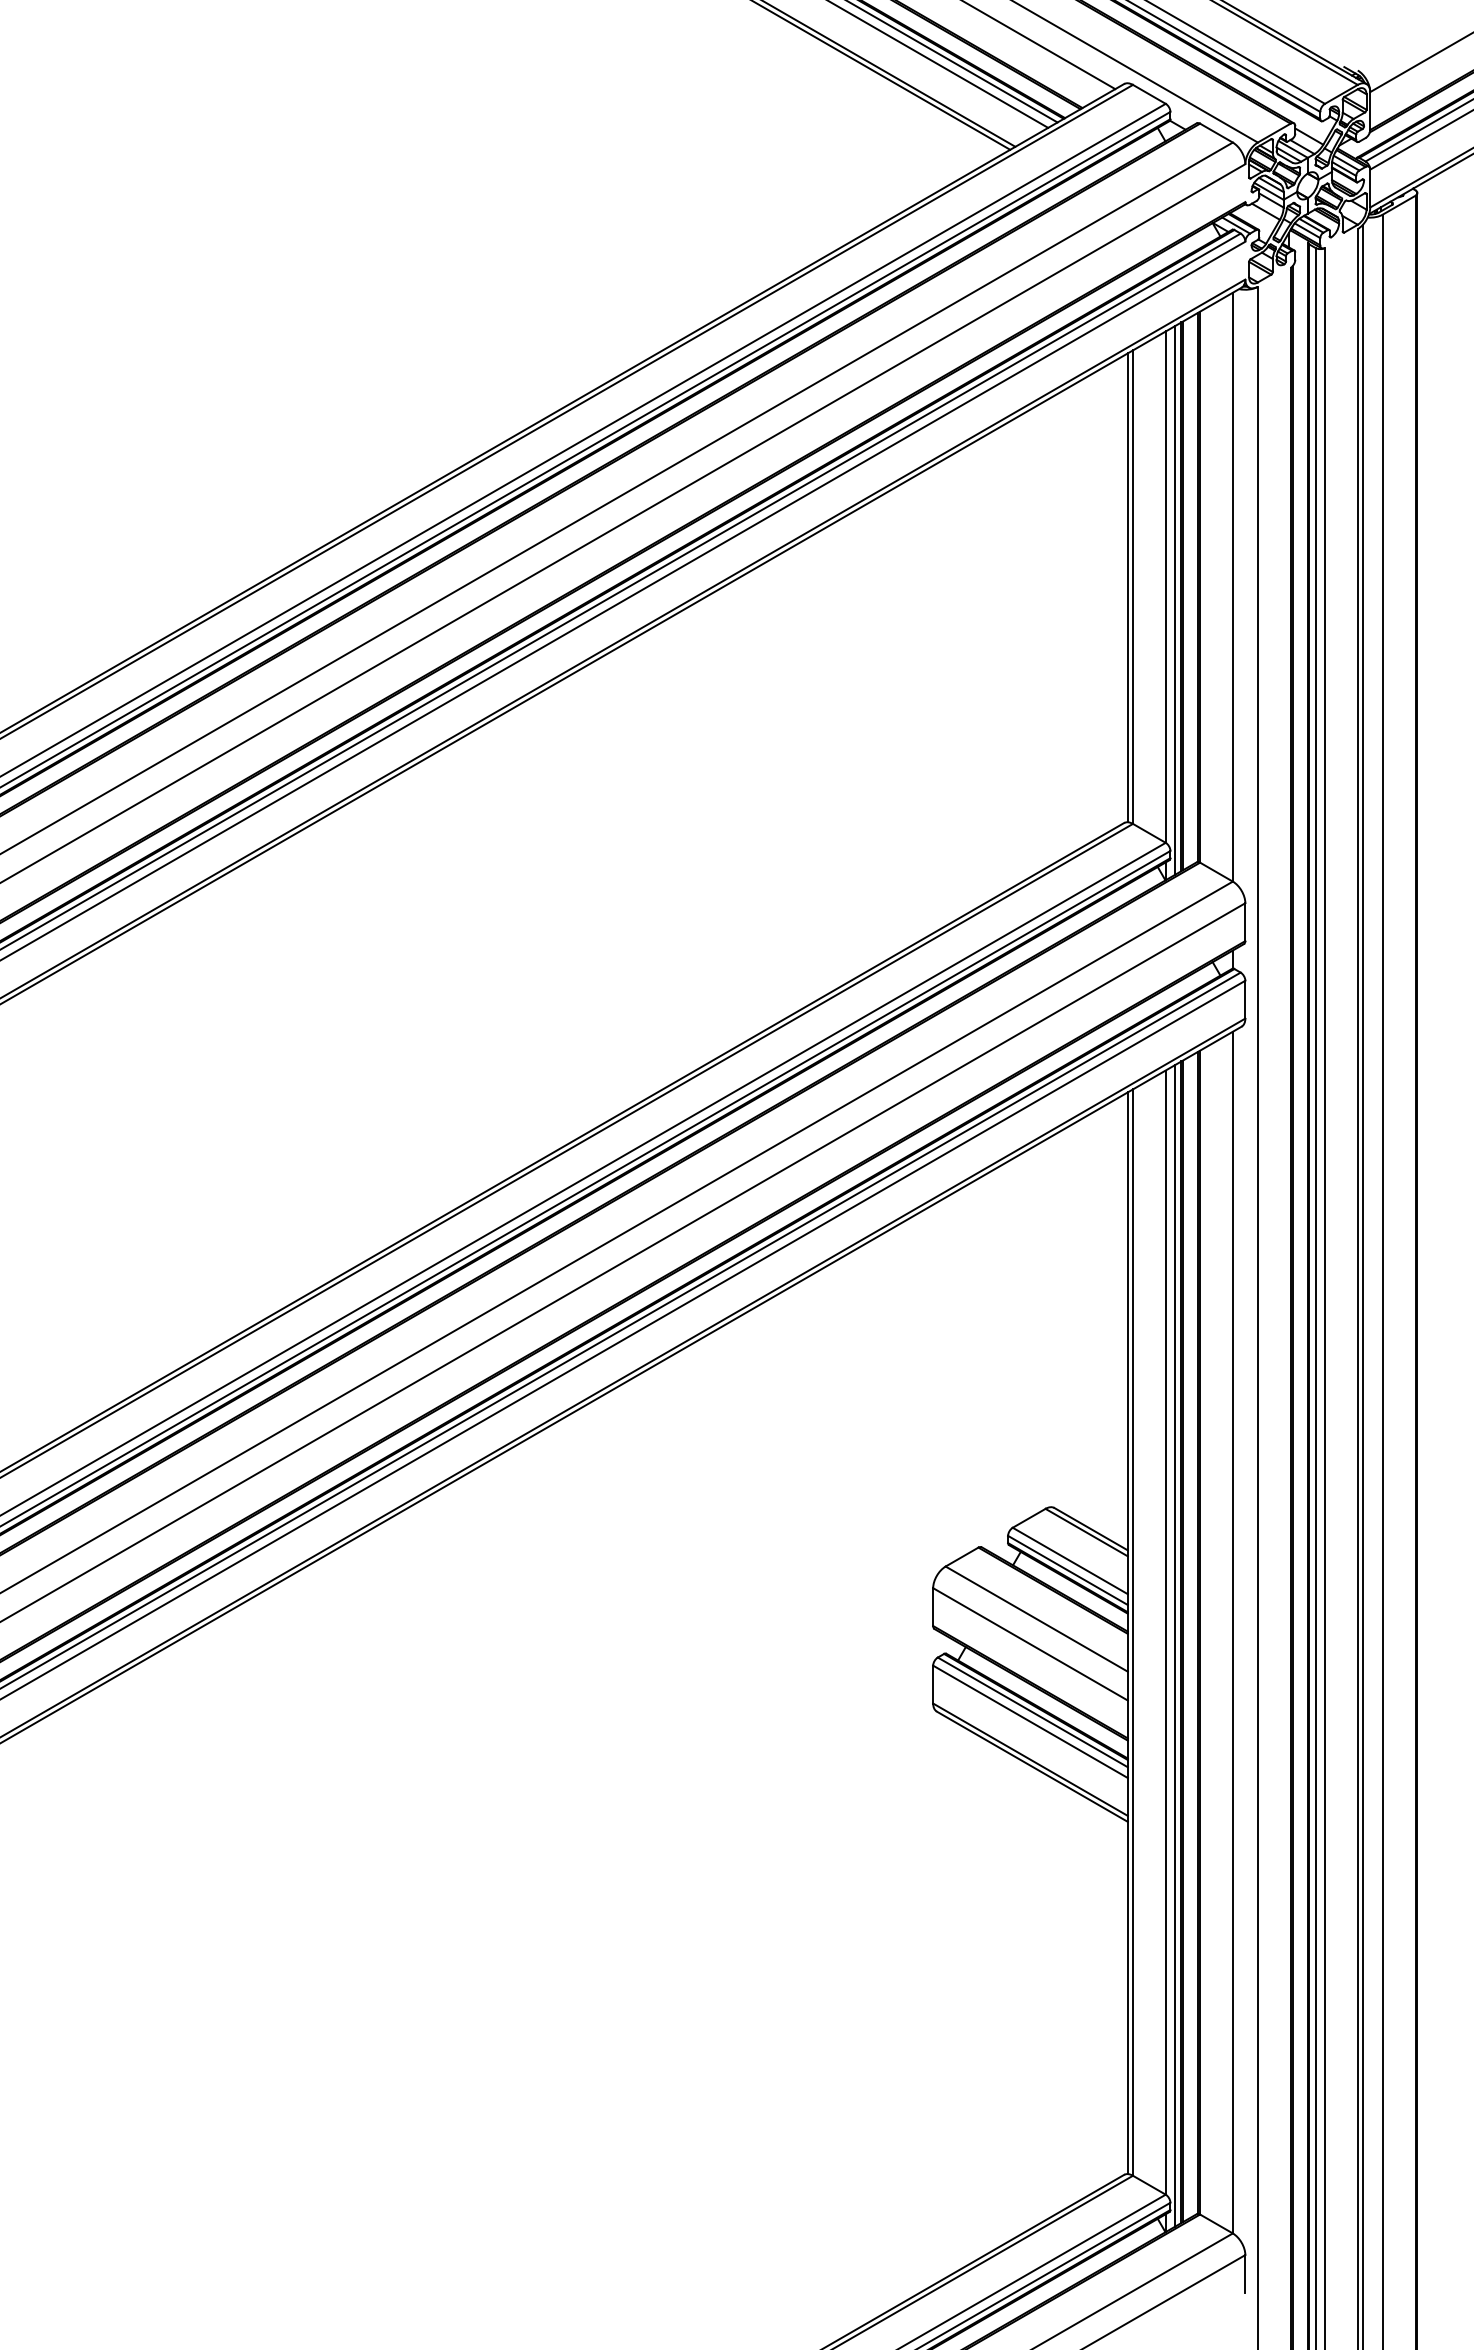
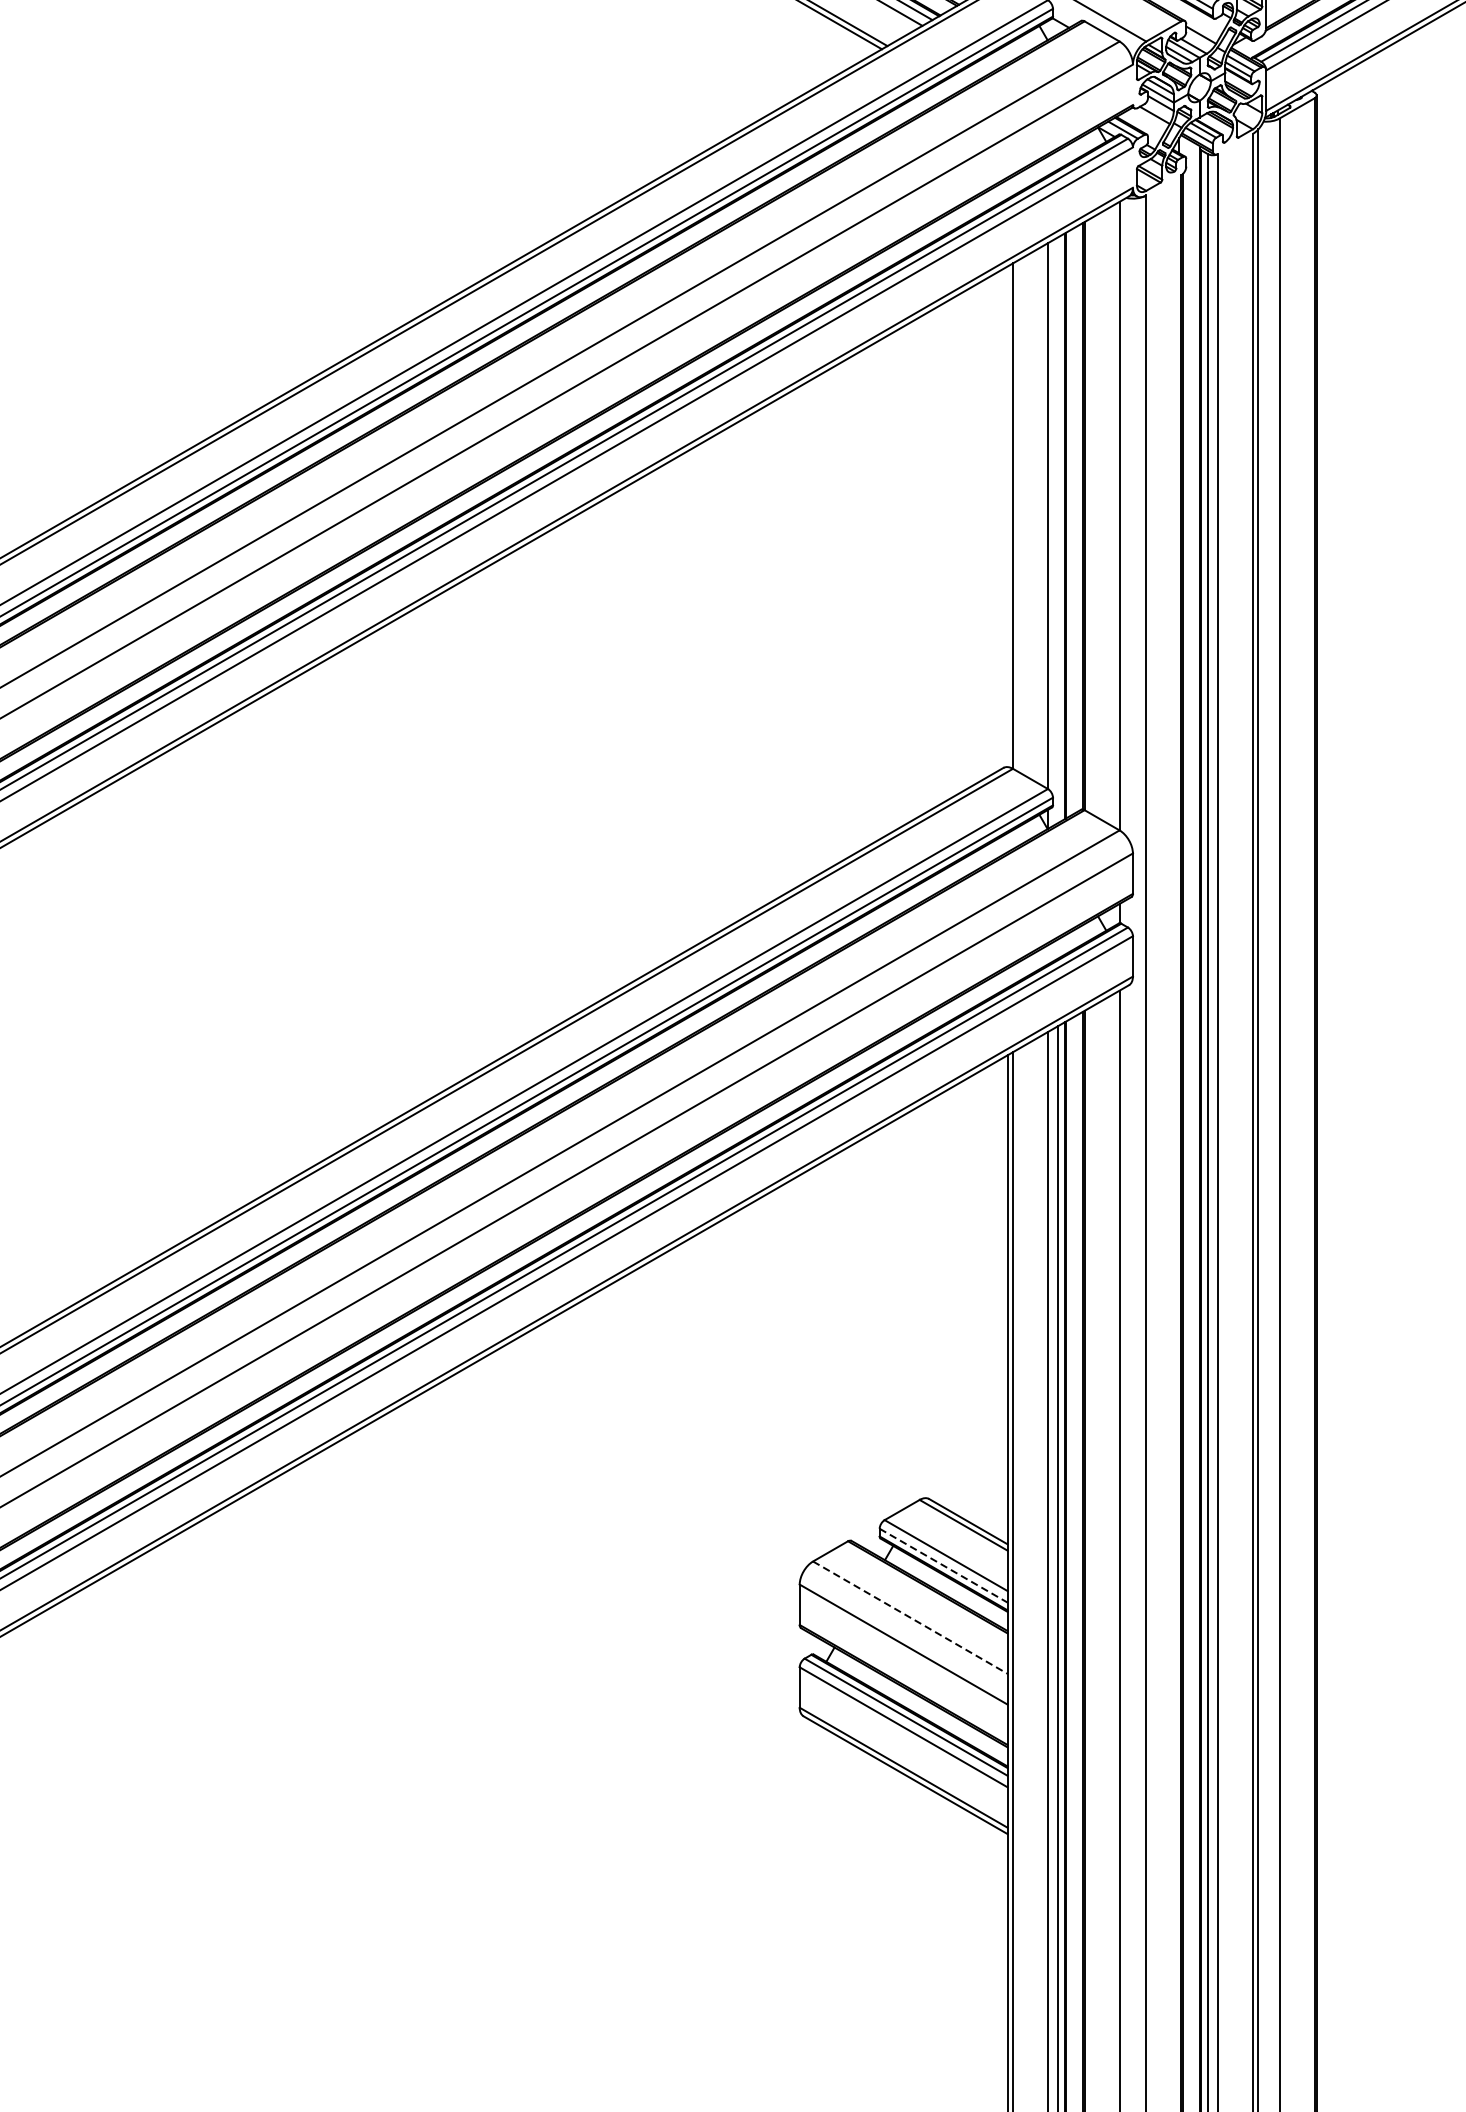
line: (1127, 587) -> (1007, 516), removed
line: (1175, 600) -> (1058, 530), removed
line: (1068, 1570) -> (944, 1565), solid -> dashed
line: (1037, 1619) -> (911, 1618), solid -> dashed

